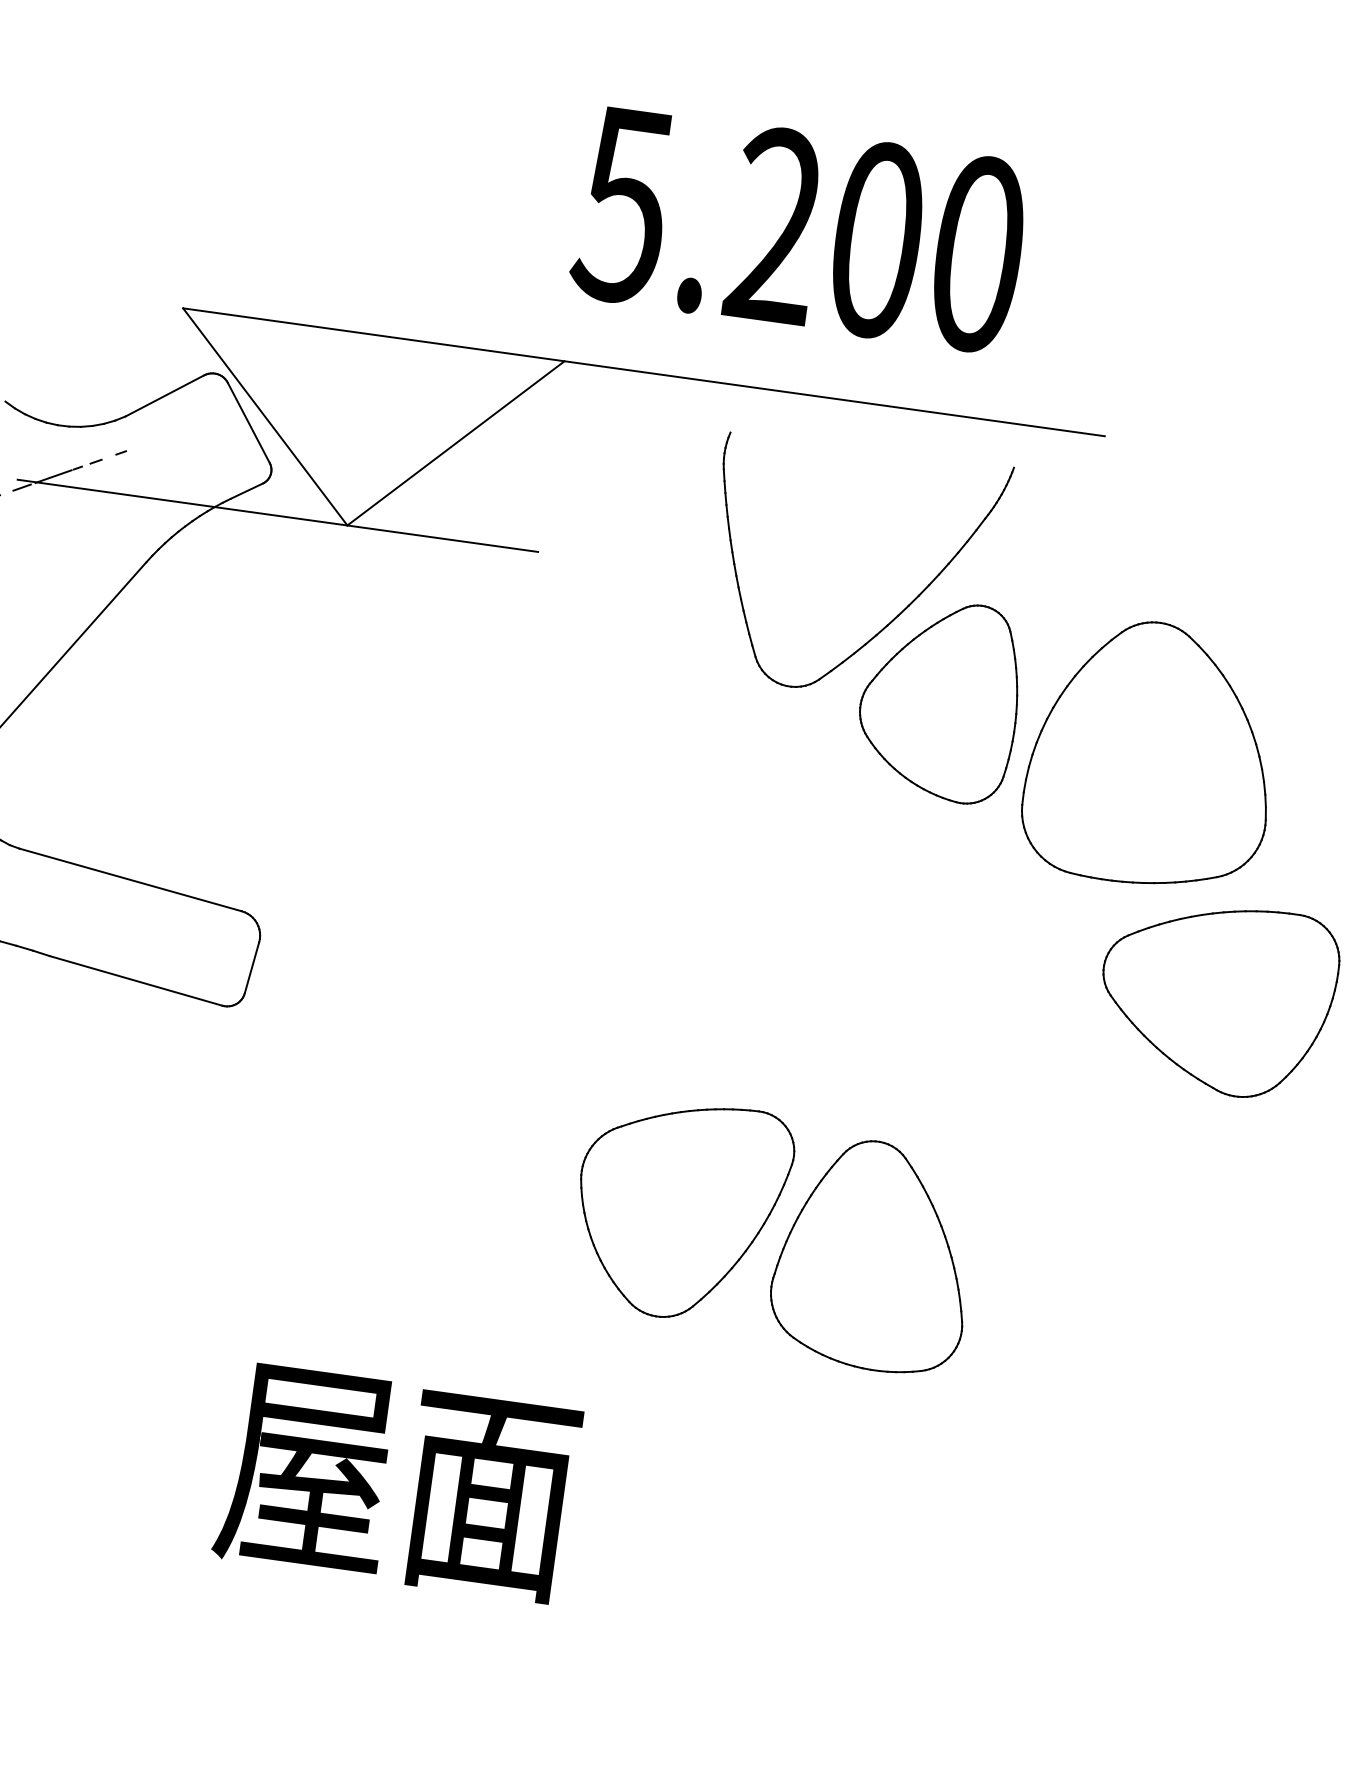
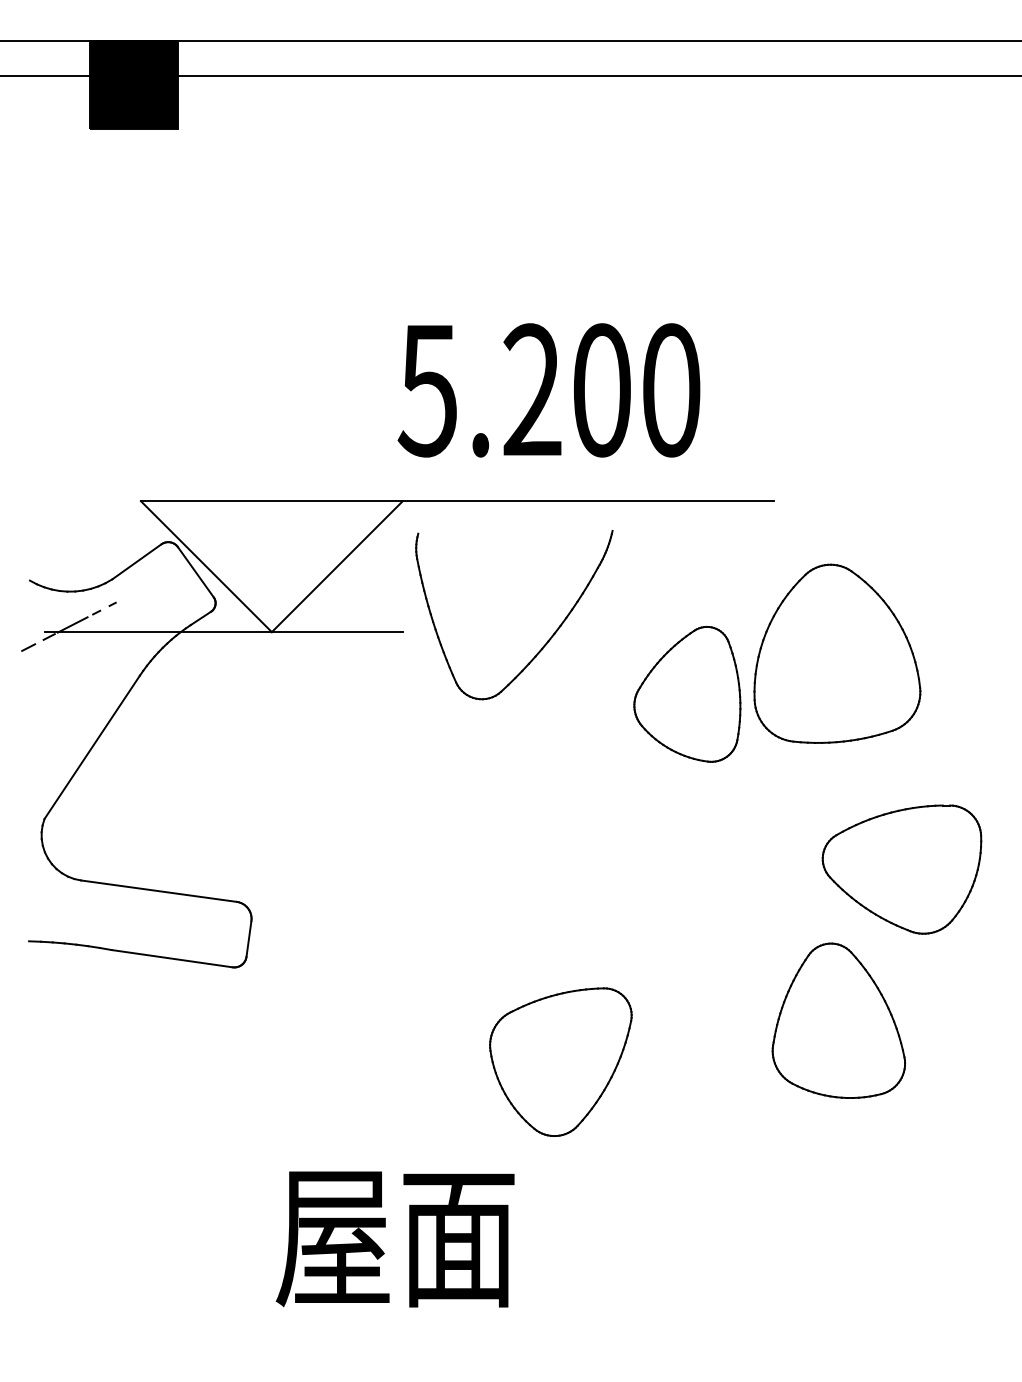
part: (897, 614) -> (547, 640), moved
part: (1152, 753) -> (837, 653), moved
part: (873, 1255) -> (838, 1020), moved
text: (396, 1482) -> (394, 1239), moved

